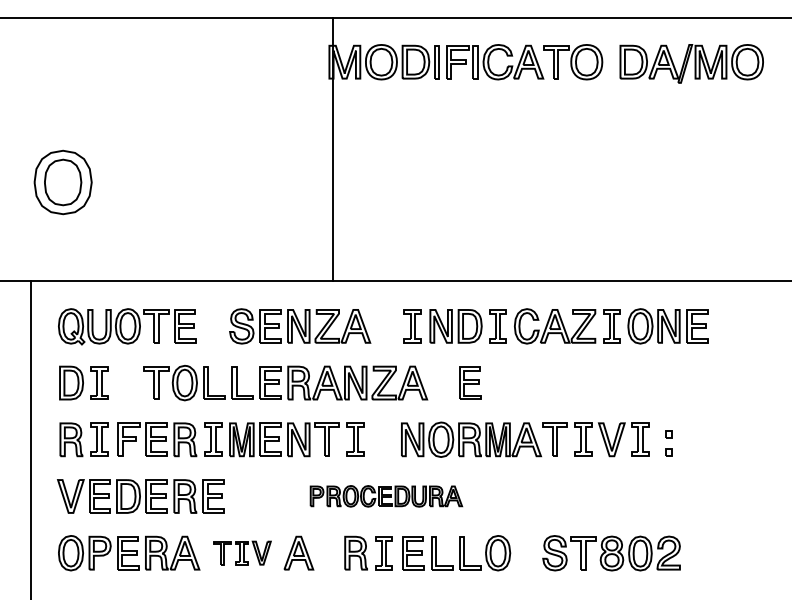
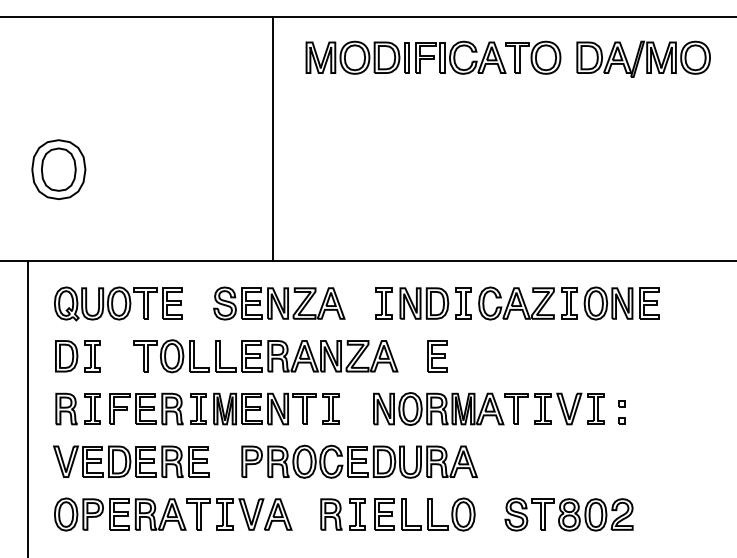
line: (332, 148) -> (272, 138), moved
part: (386, 496) -> (359, 461), size x1.67
part: (242, 553) -> (225, 514), size x1.43

